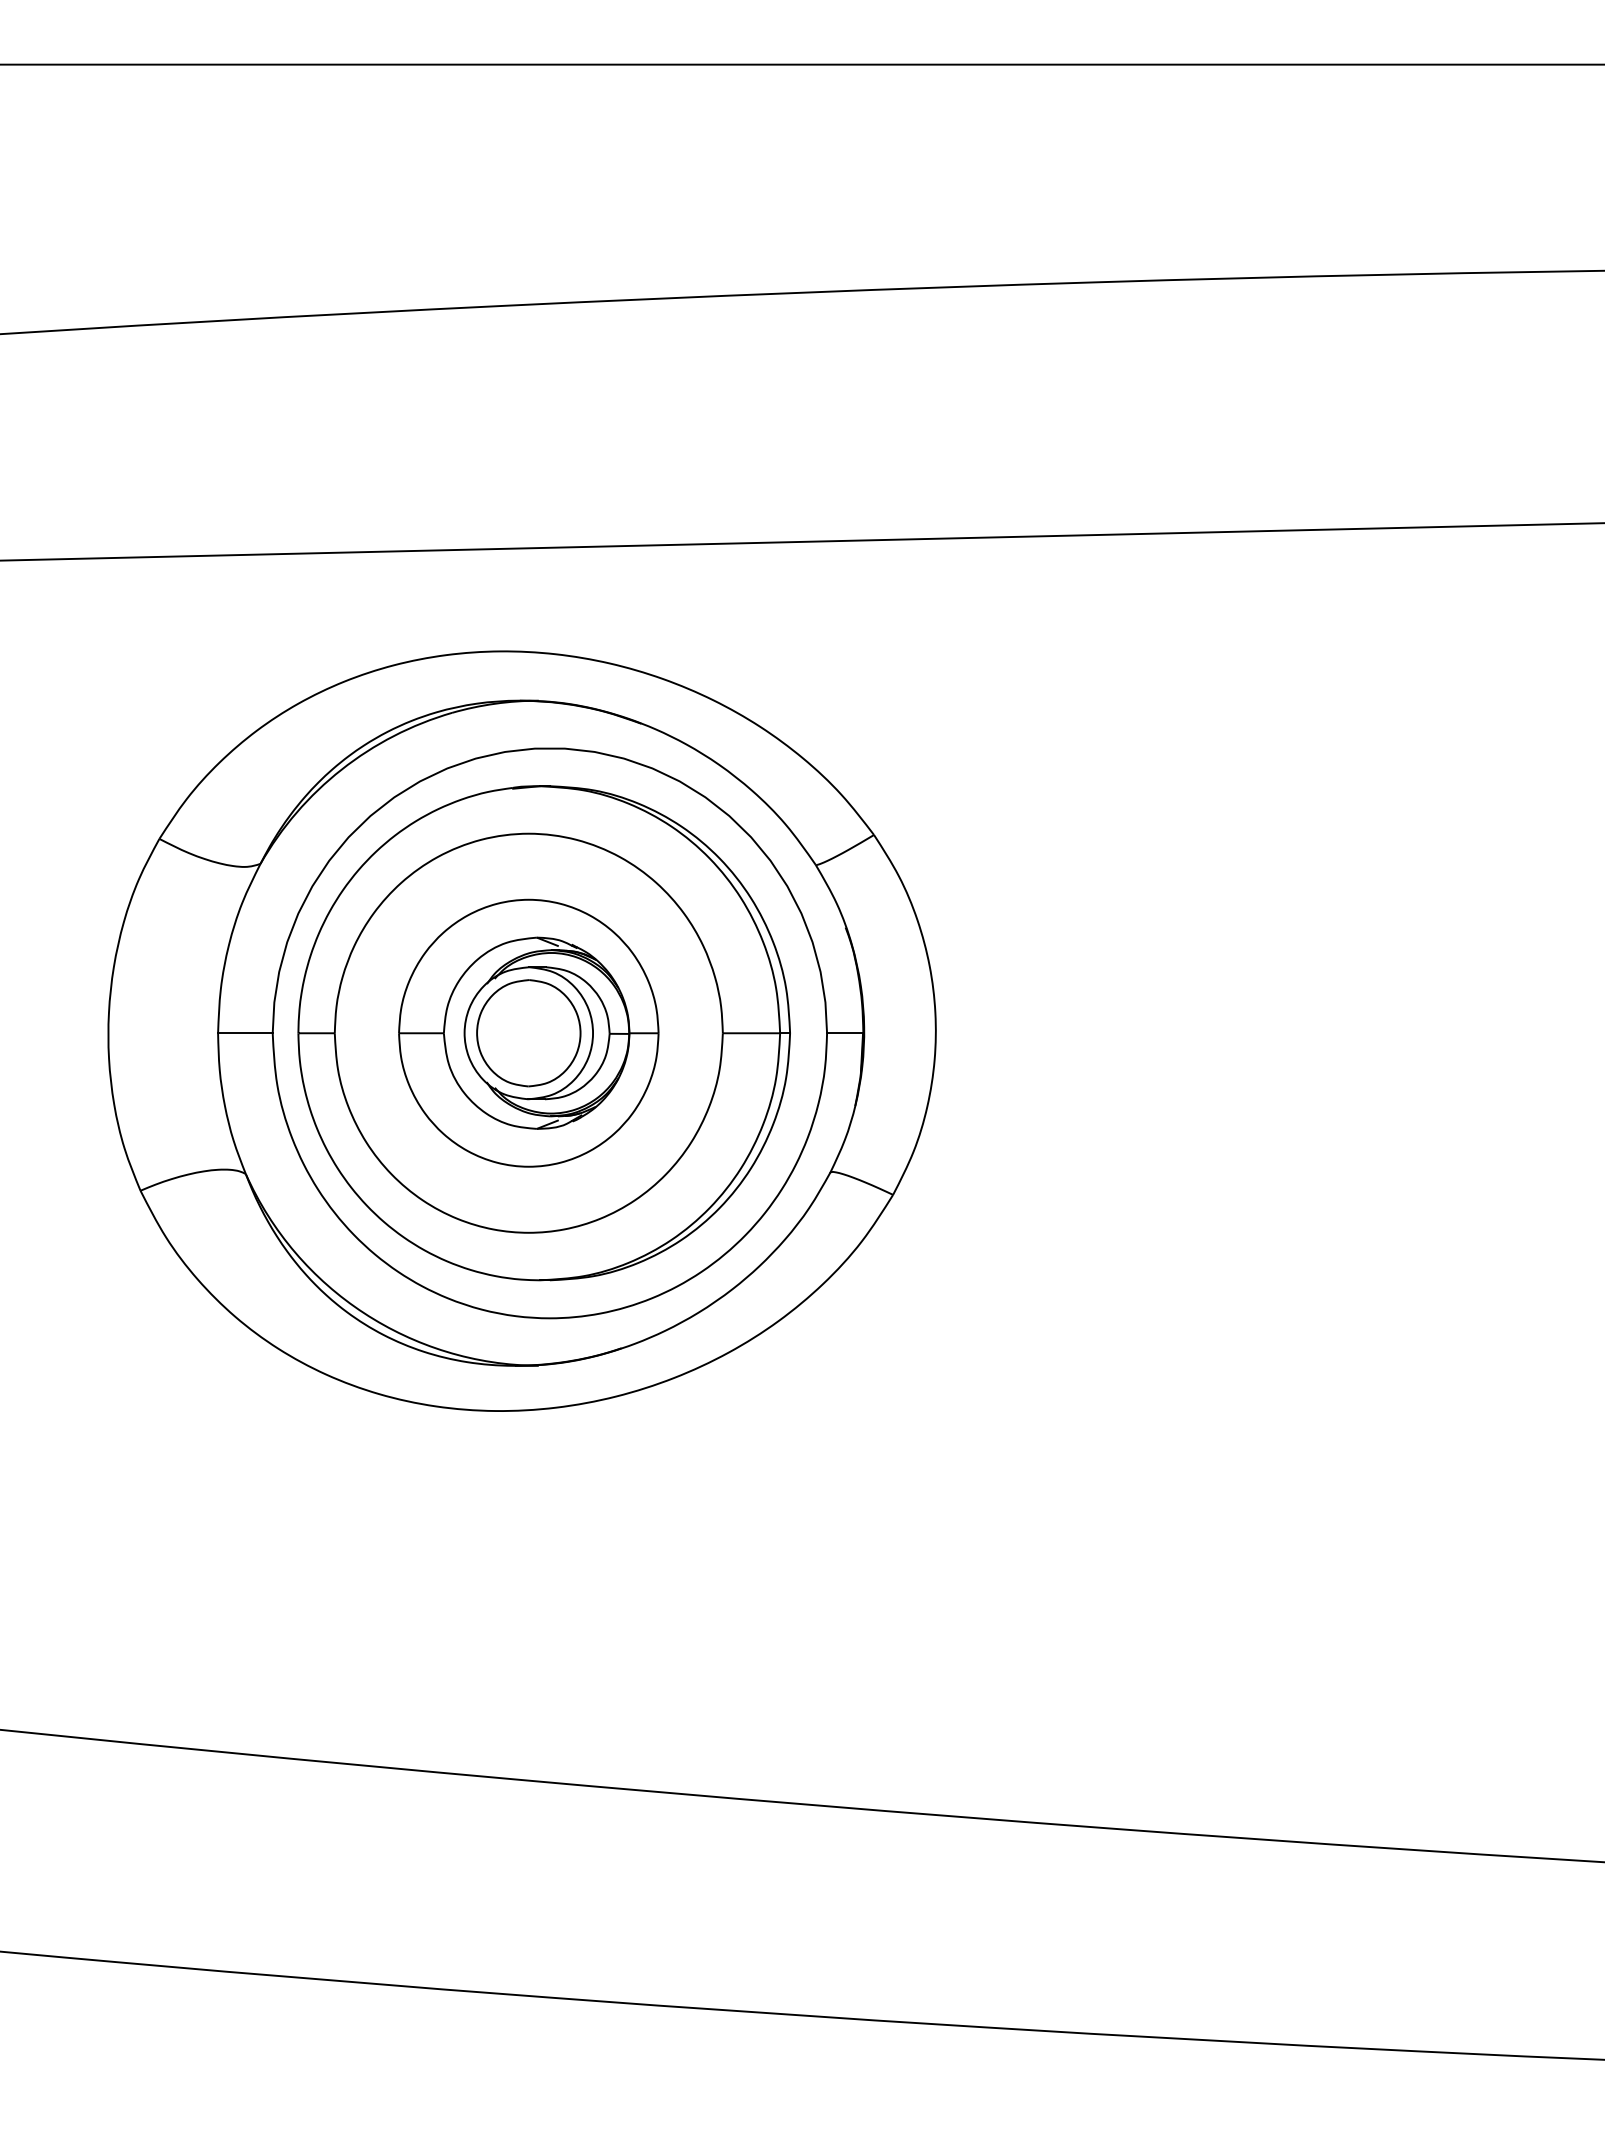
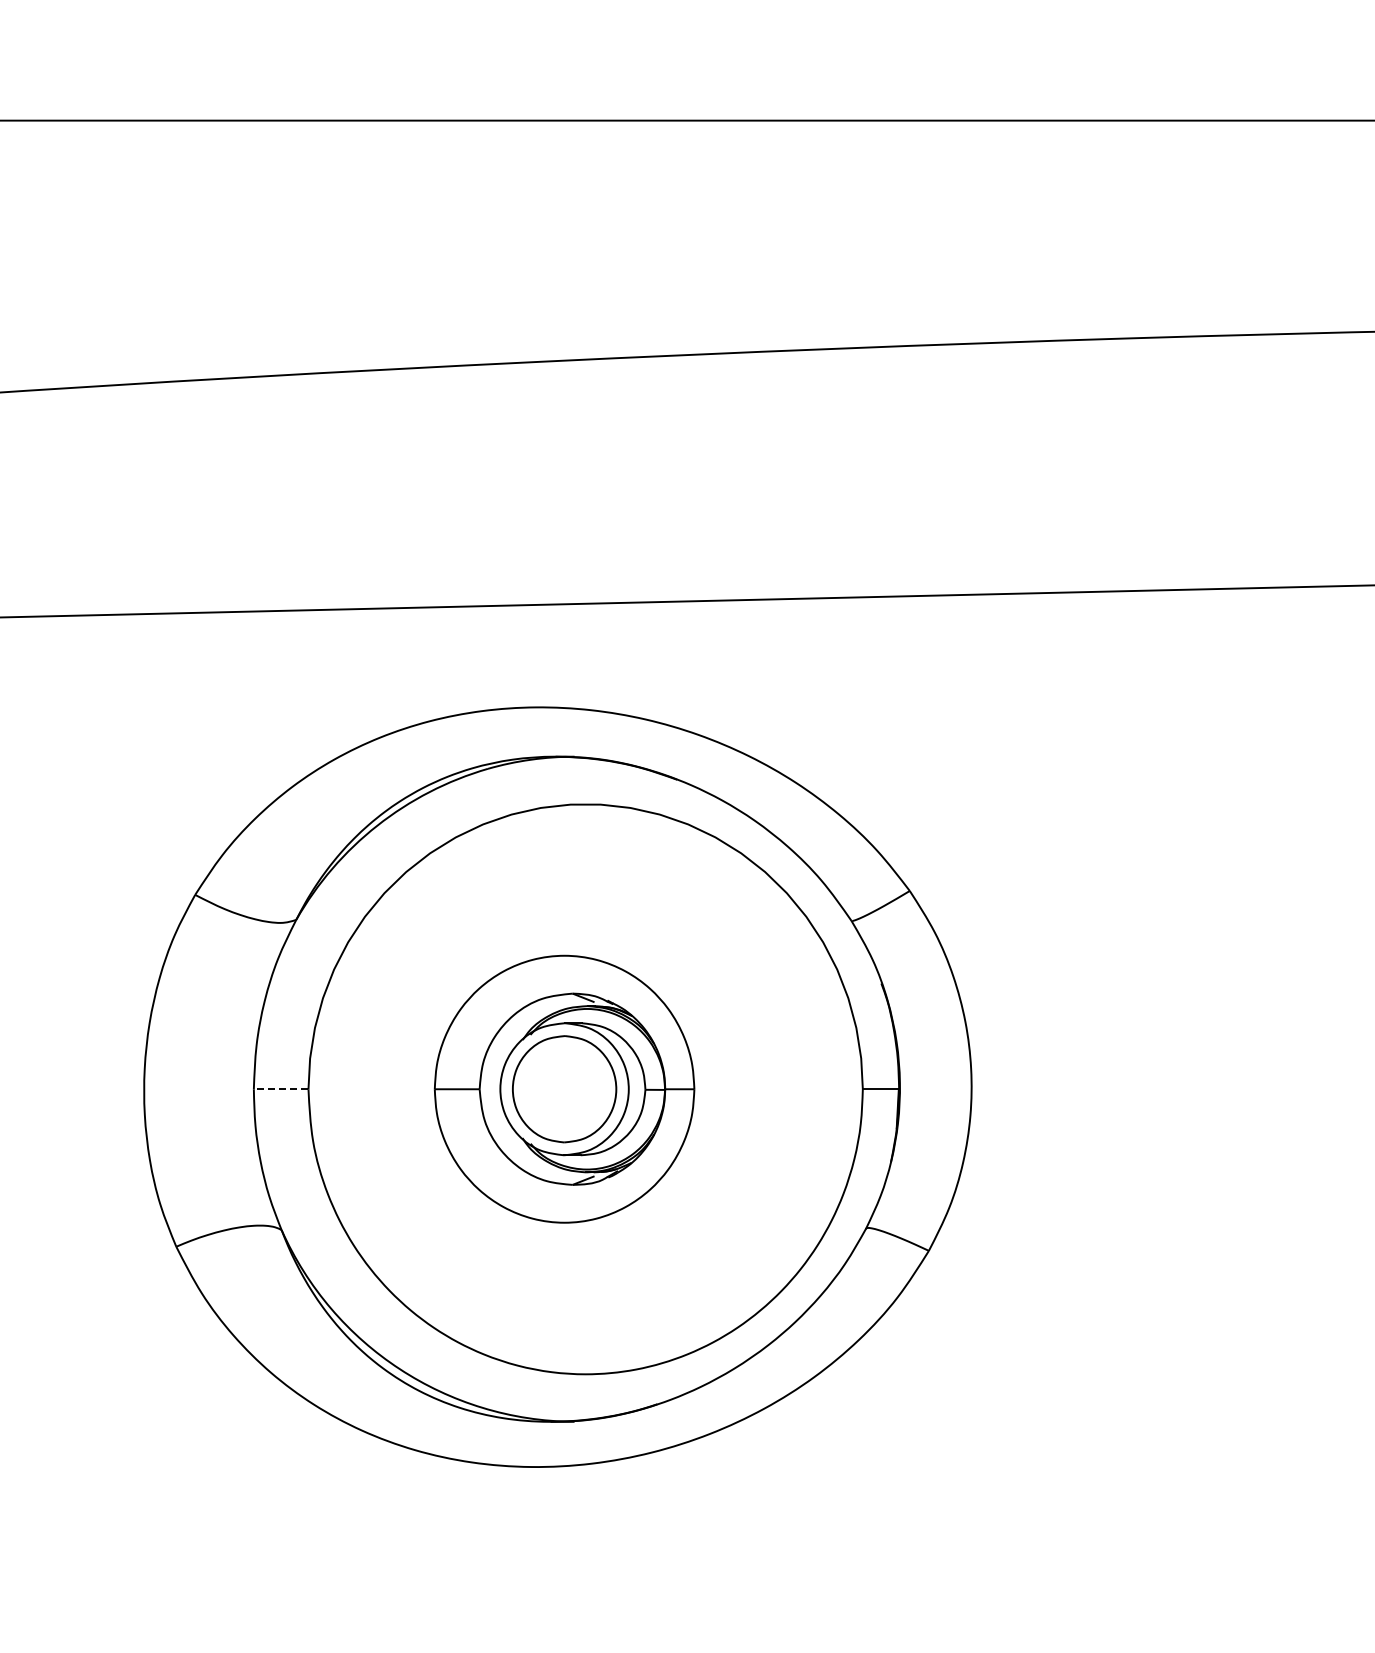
line: (244, 1033) -> (280, 1089), solid -> dashed
part: (543, 1033) -> (579, 1089), removed

